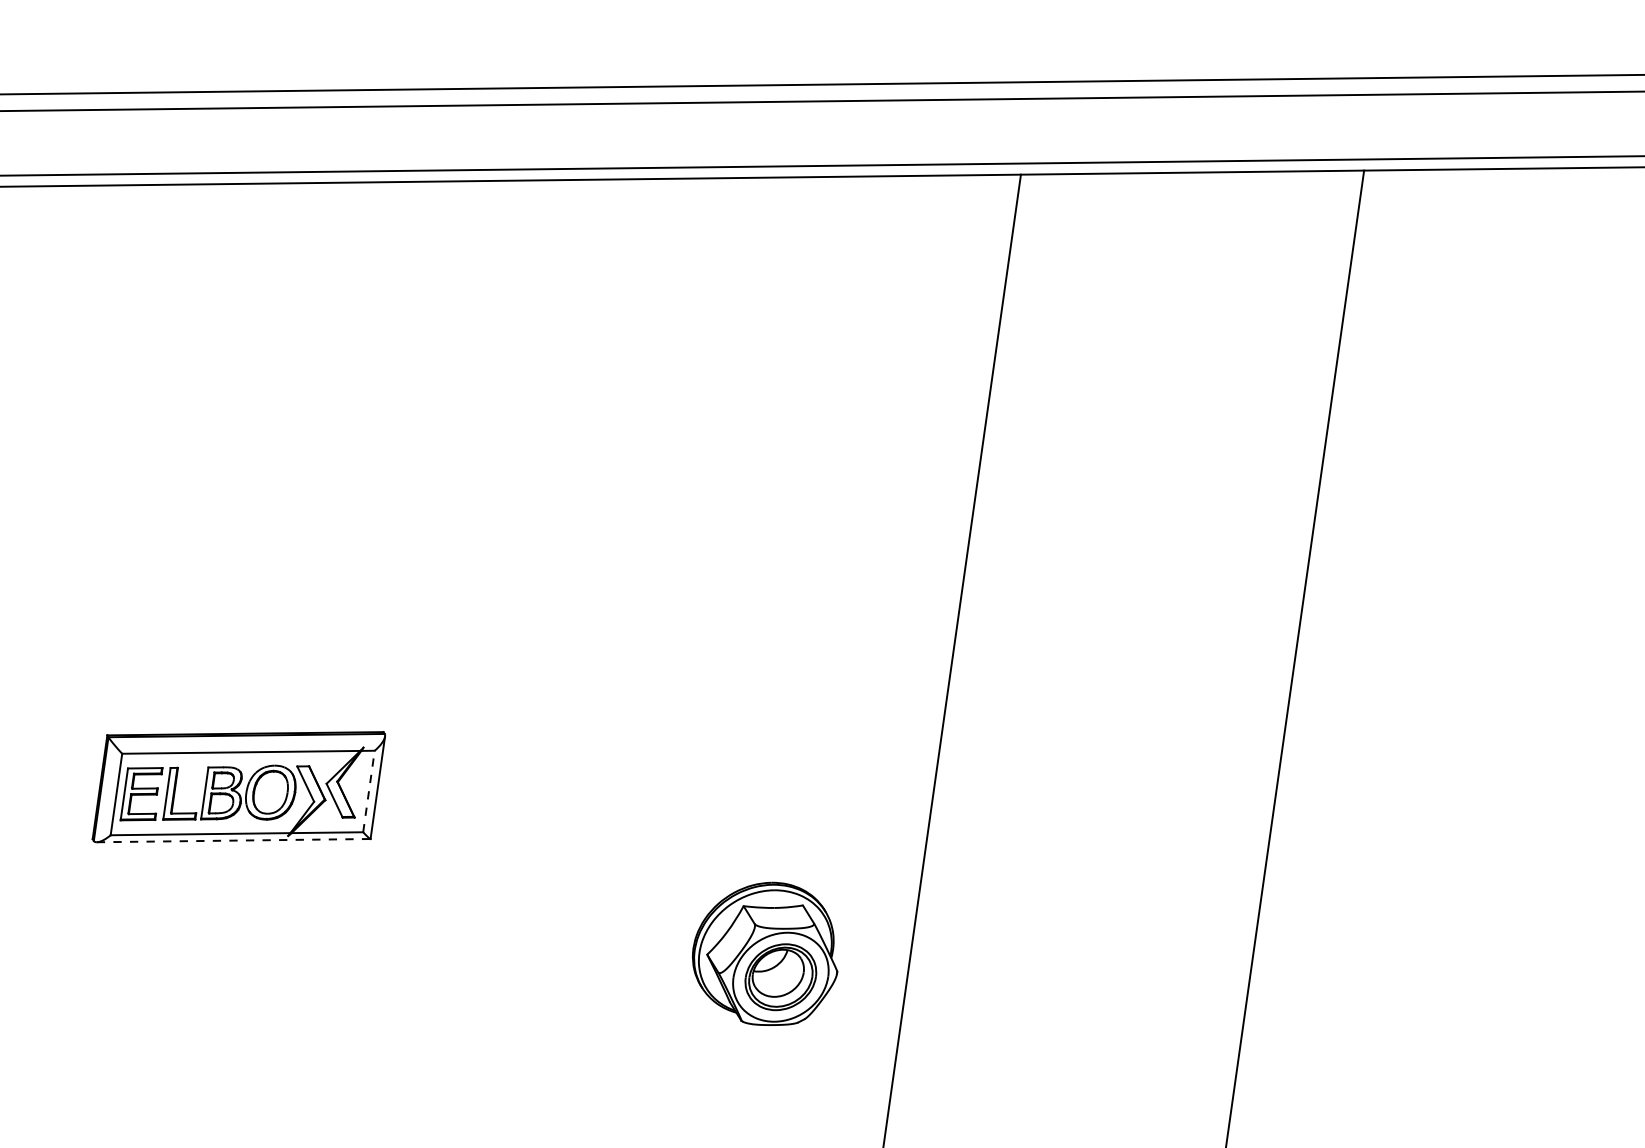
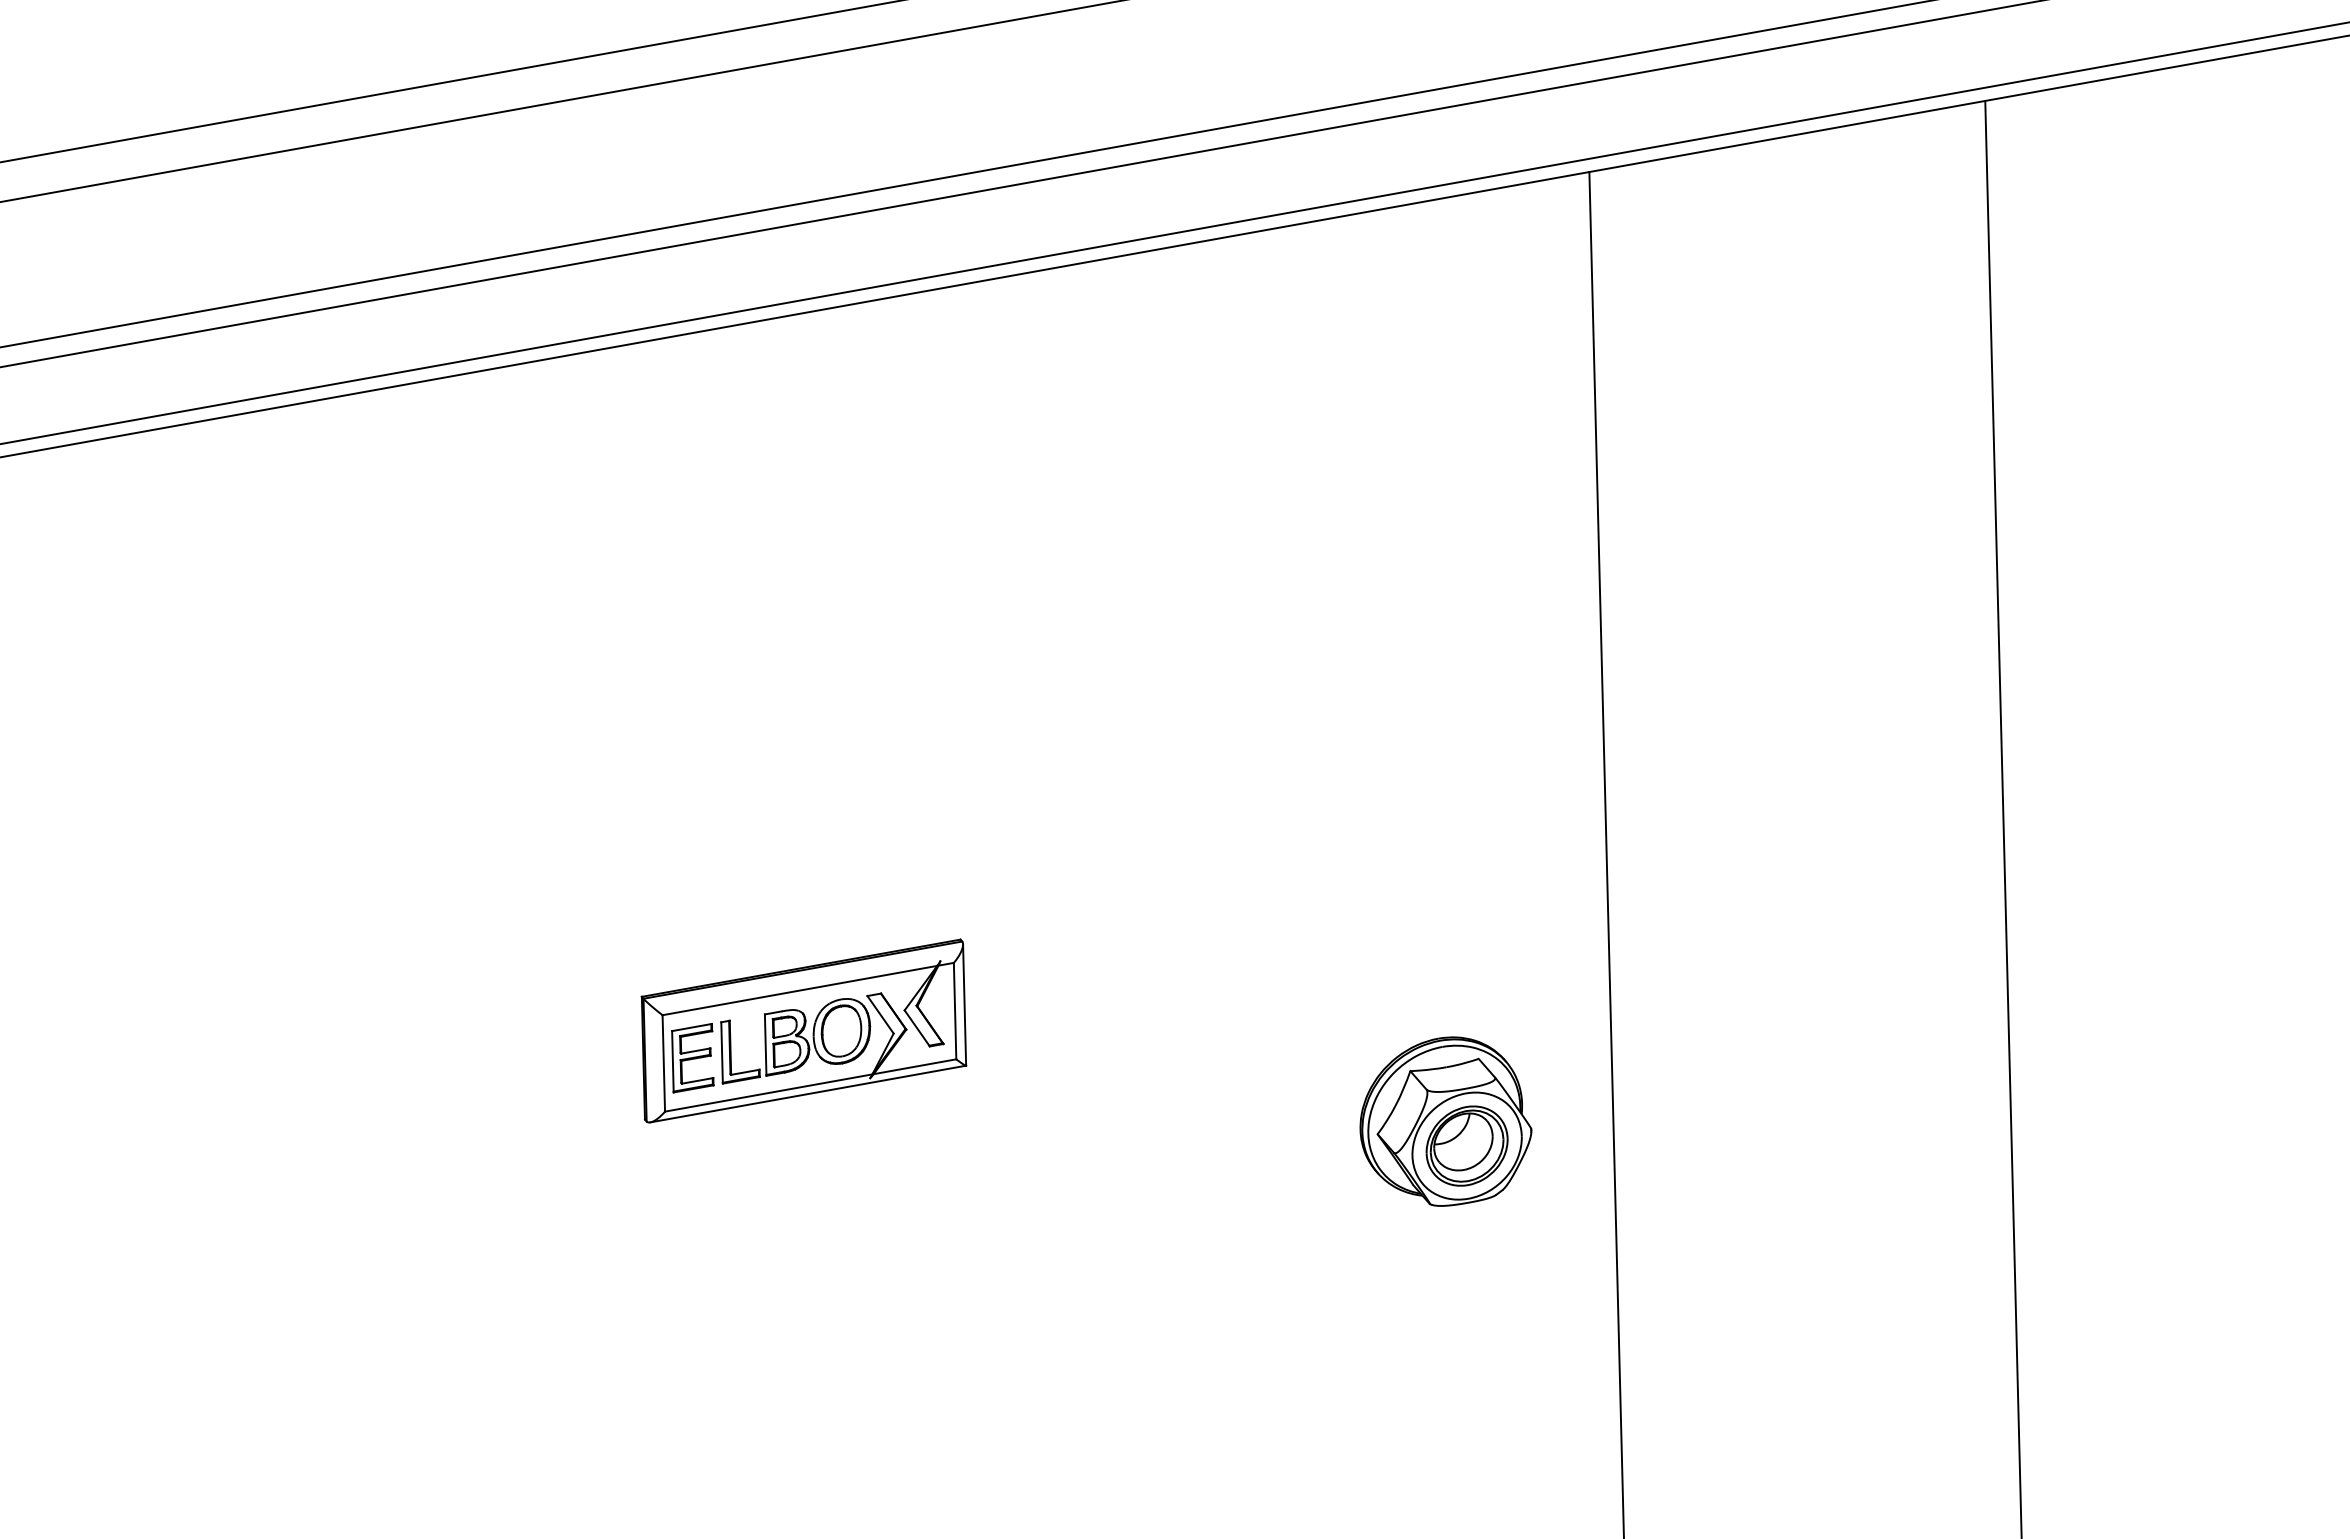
line: (369, 791) -> (955, 1010), dashed -> solid
line: (233, 840) -> (808, 1093), dashed -> solid

